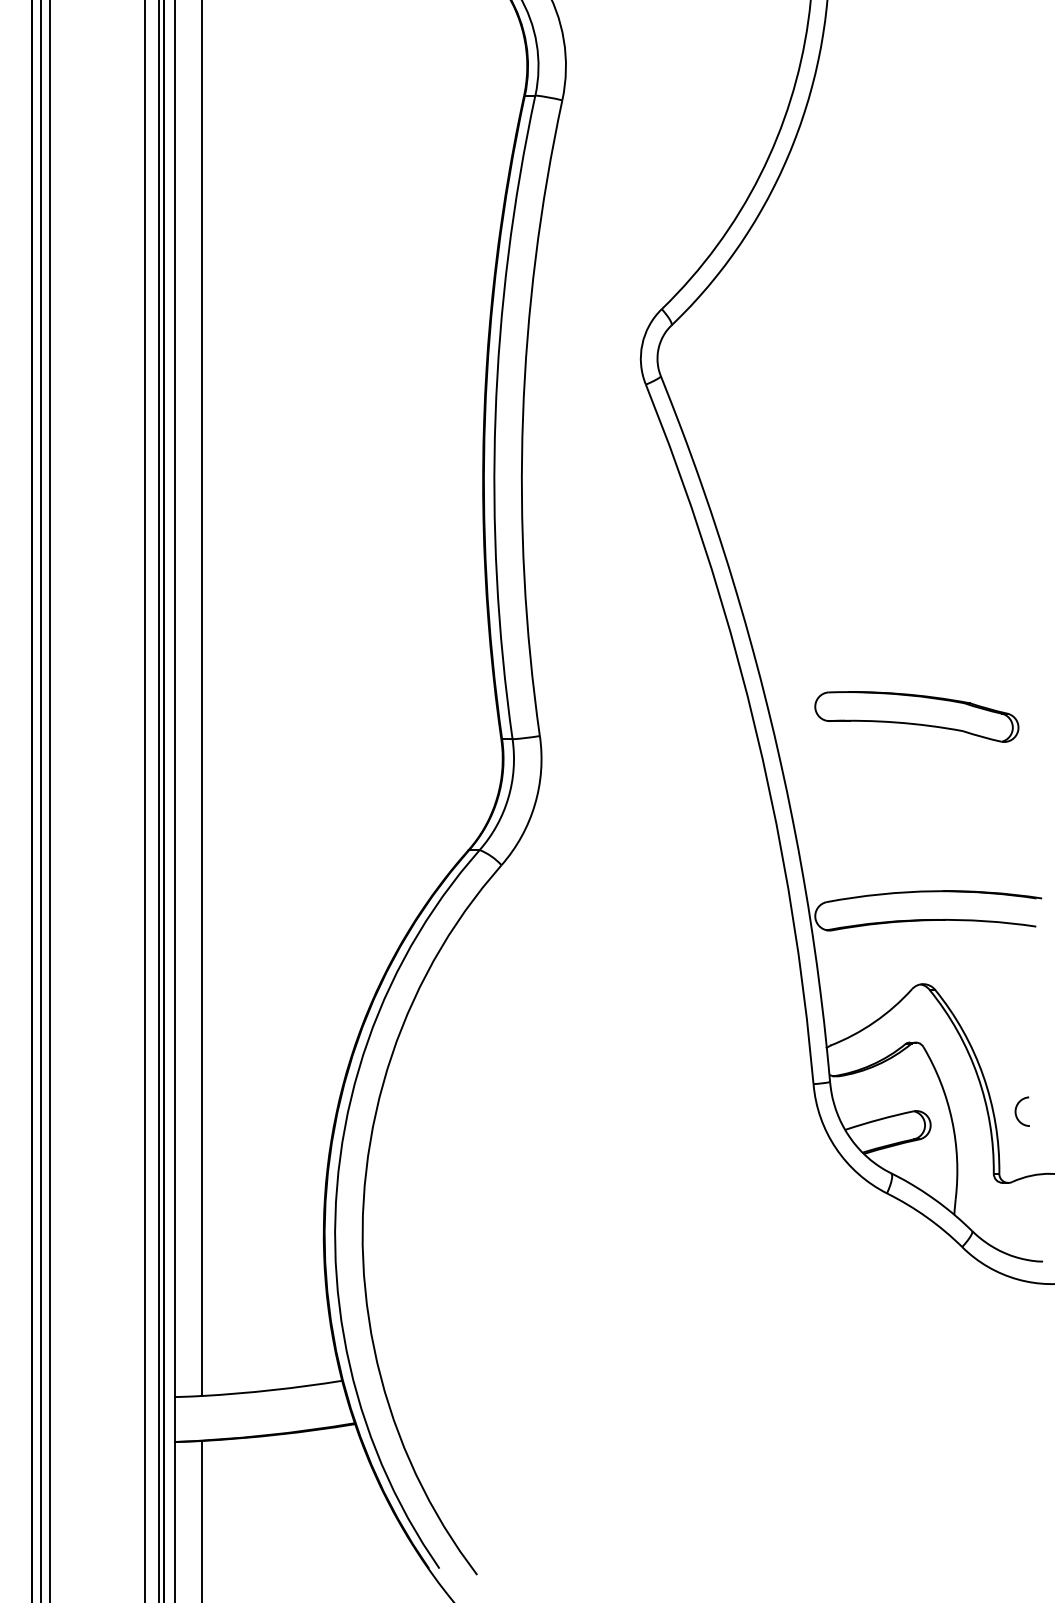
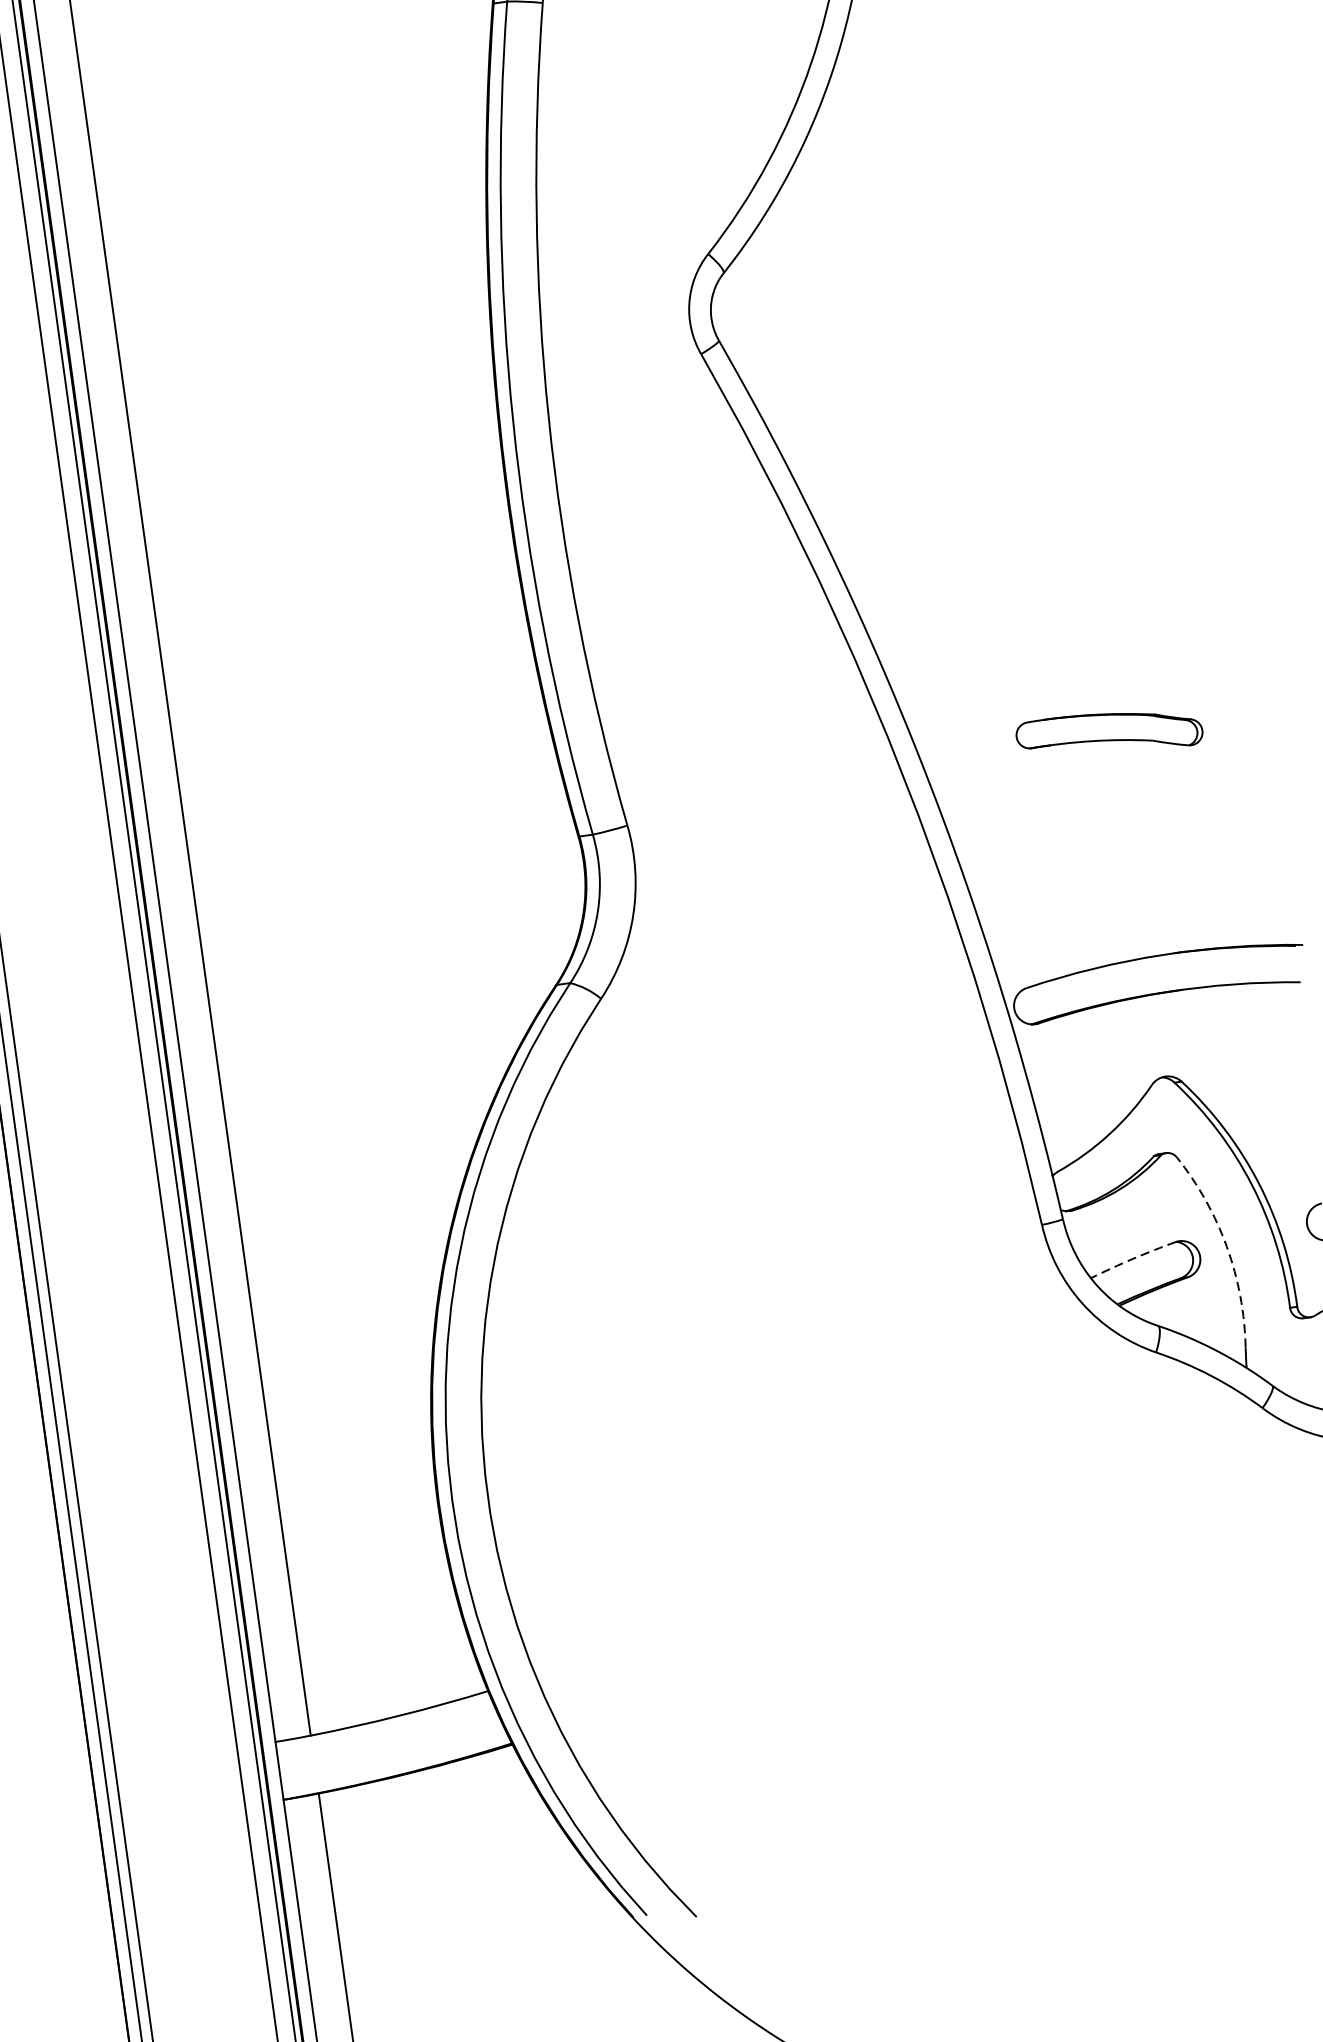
part: (916, 716) -> (1108, 733), size x0.7
arc: (879, 1119) -> (1133, 1258), solid -> dashed
arc: (952, 1120) -> (1227, 1246), solid -> dashed

